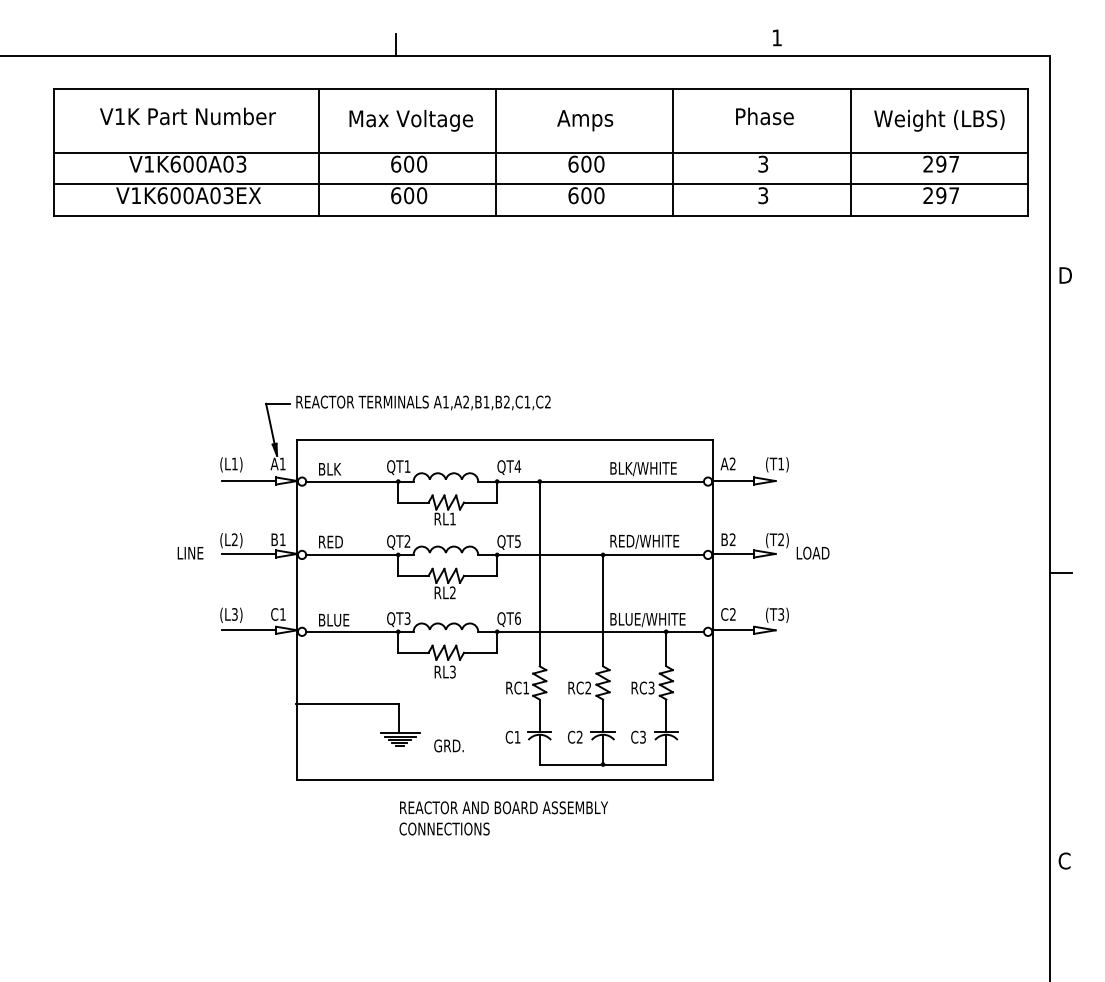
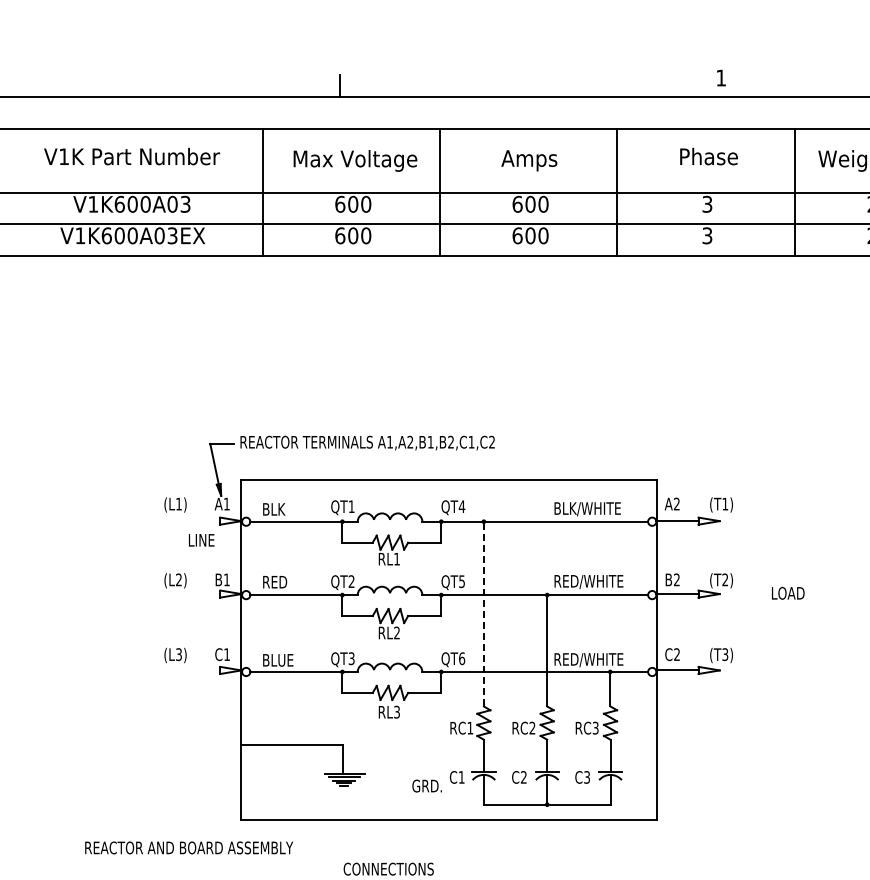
line: (248, 481) -> (192, 521), removed
text: (812, 552) -> (787, 592), moved
text: (190, 553) -> (201, 540), moved
line: (248, 553) -> (192, 593), removed
line: (539, 573) -> (483, 613), solid -> dashed
text: (648, 620) -> (592, 660), BLUE/WHITE -> RED/WHITE
line: (248, 630) -> (192, 670), removed
text: (448, 745) -> (426, 785), moved
text: (503, 807) -> (188, 847), moved

